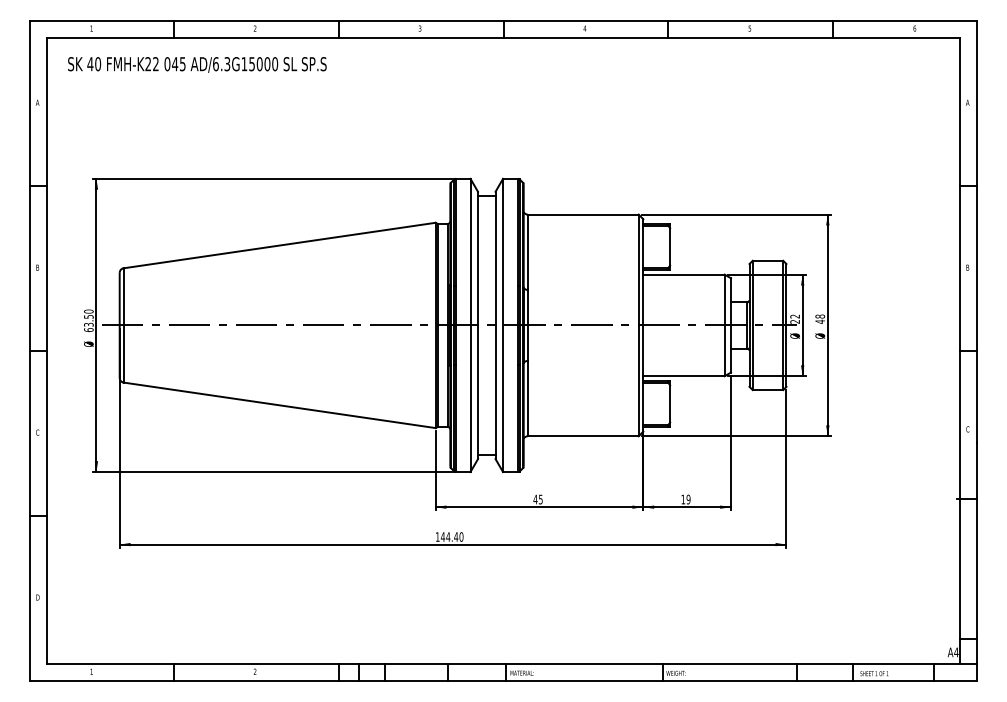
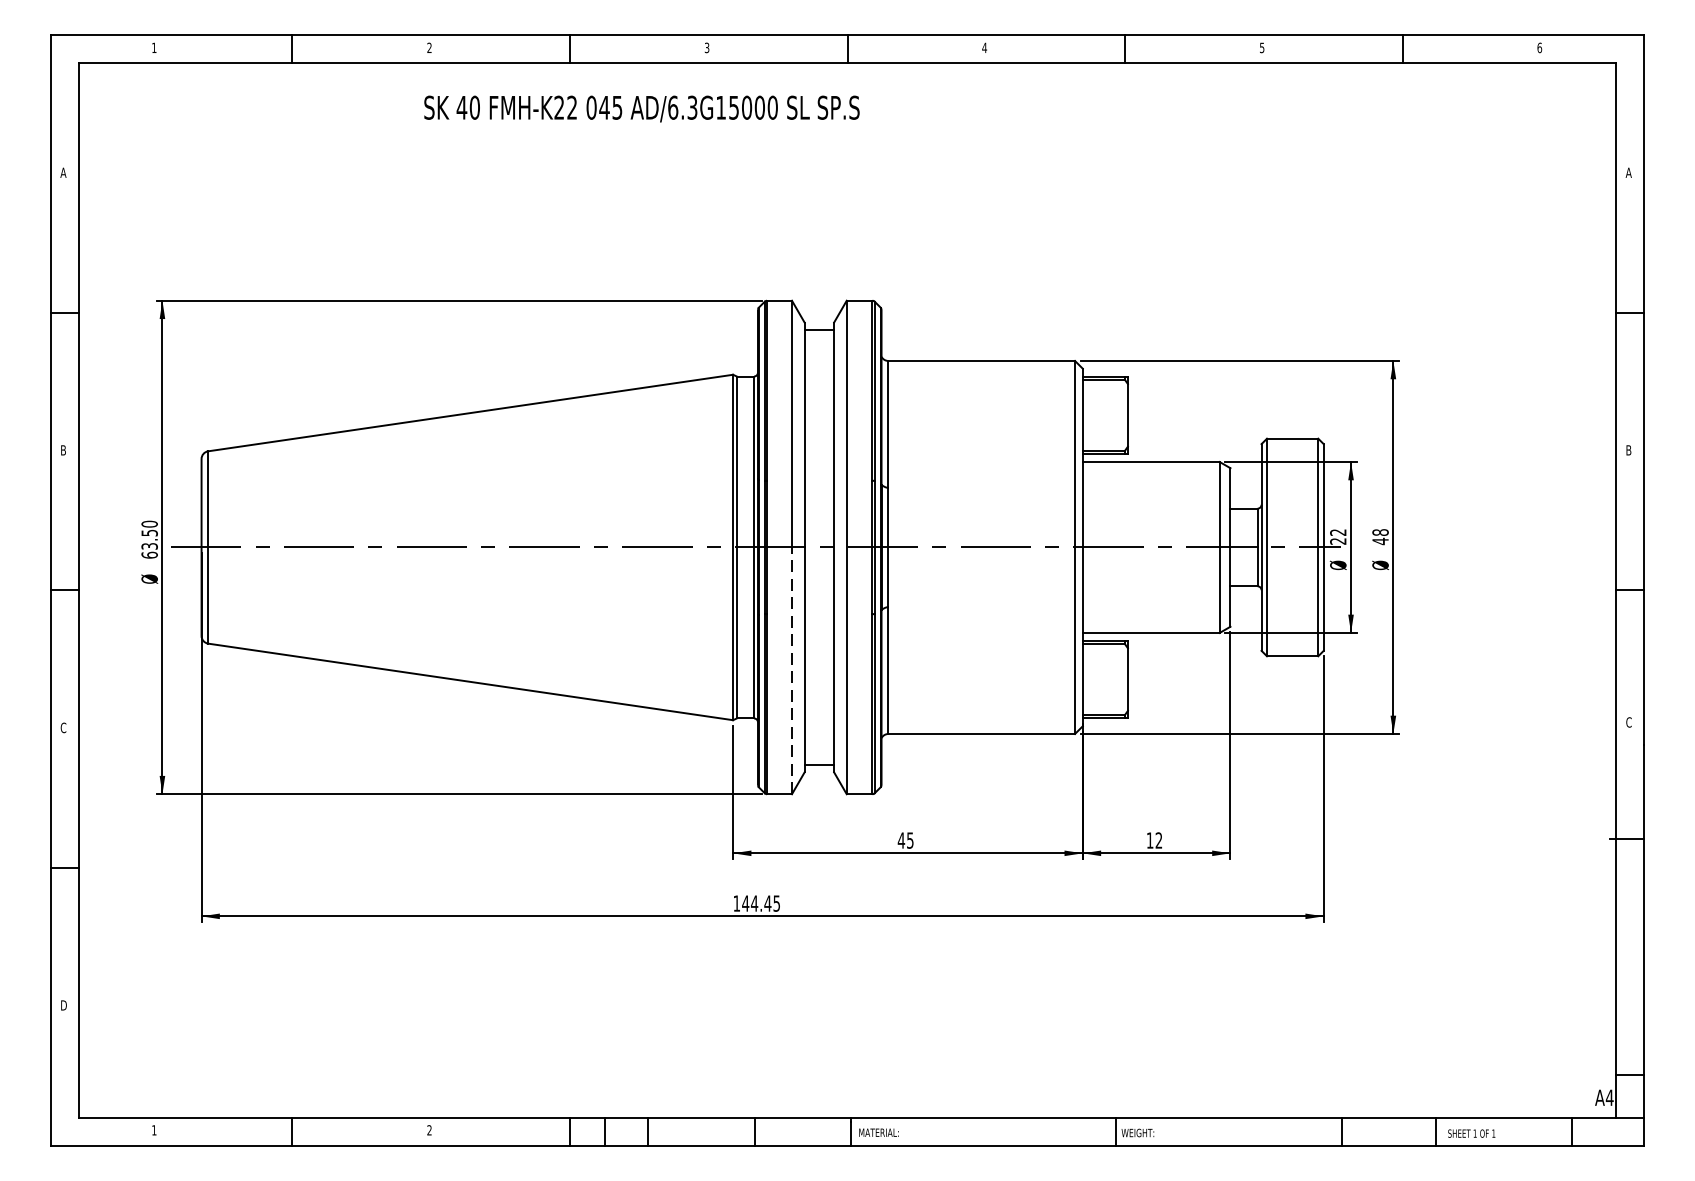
text: (197, 64) -> (642, 108), moved
line: (470, 398) -> (791, 670), solid -> dashed
text: (688, 499) -> (1158, 840), 19 -> 12
text: (461, 536) -> (776, 902), 144.40 -> 144.45

